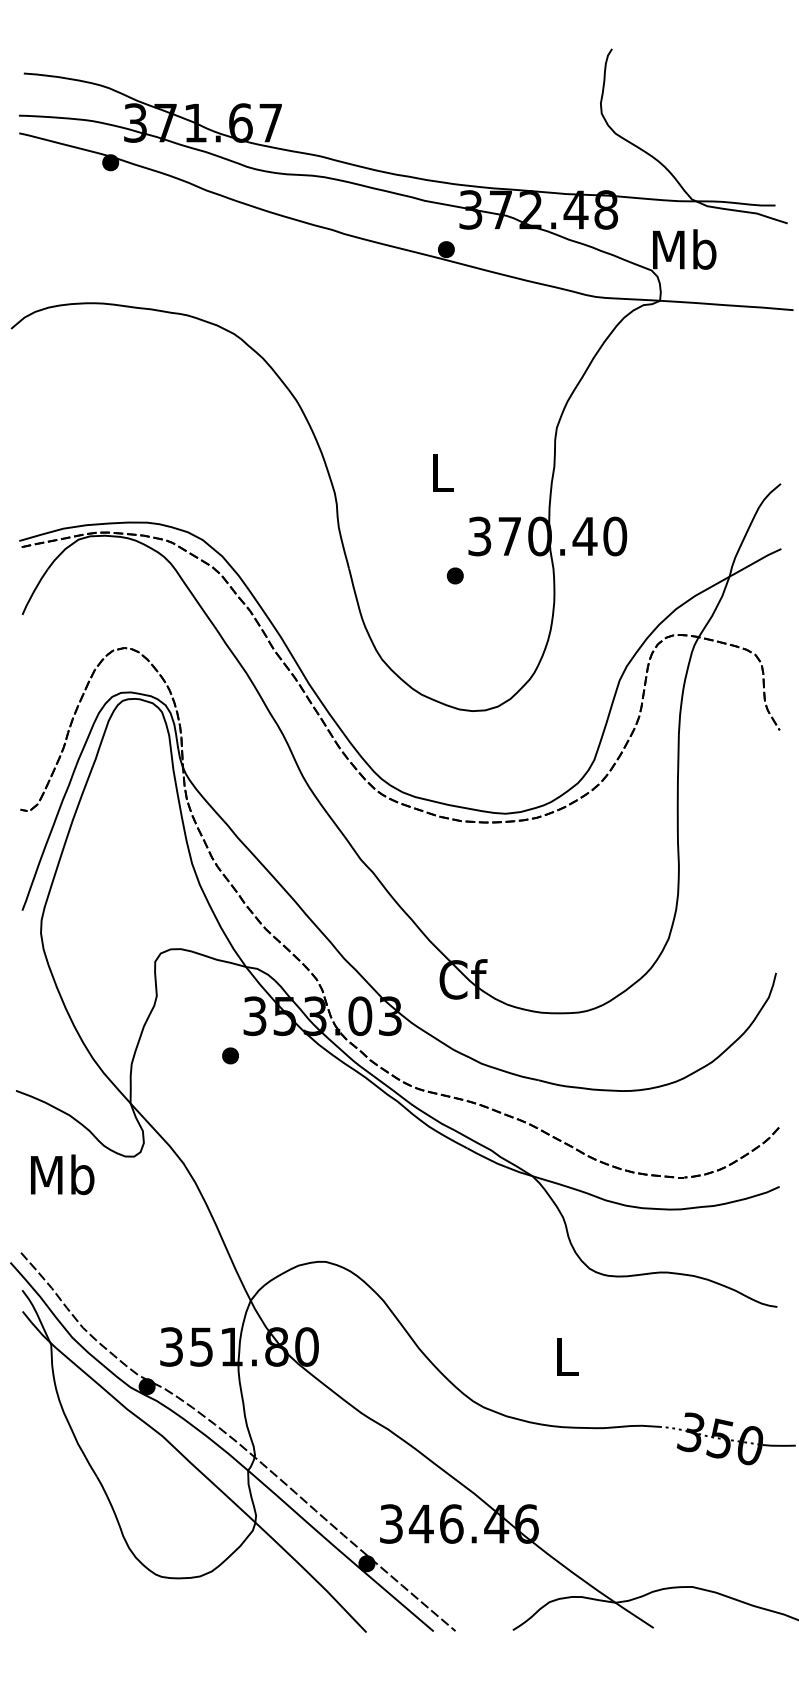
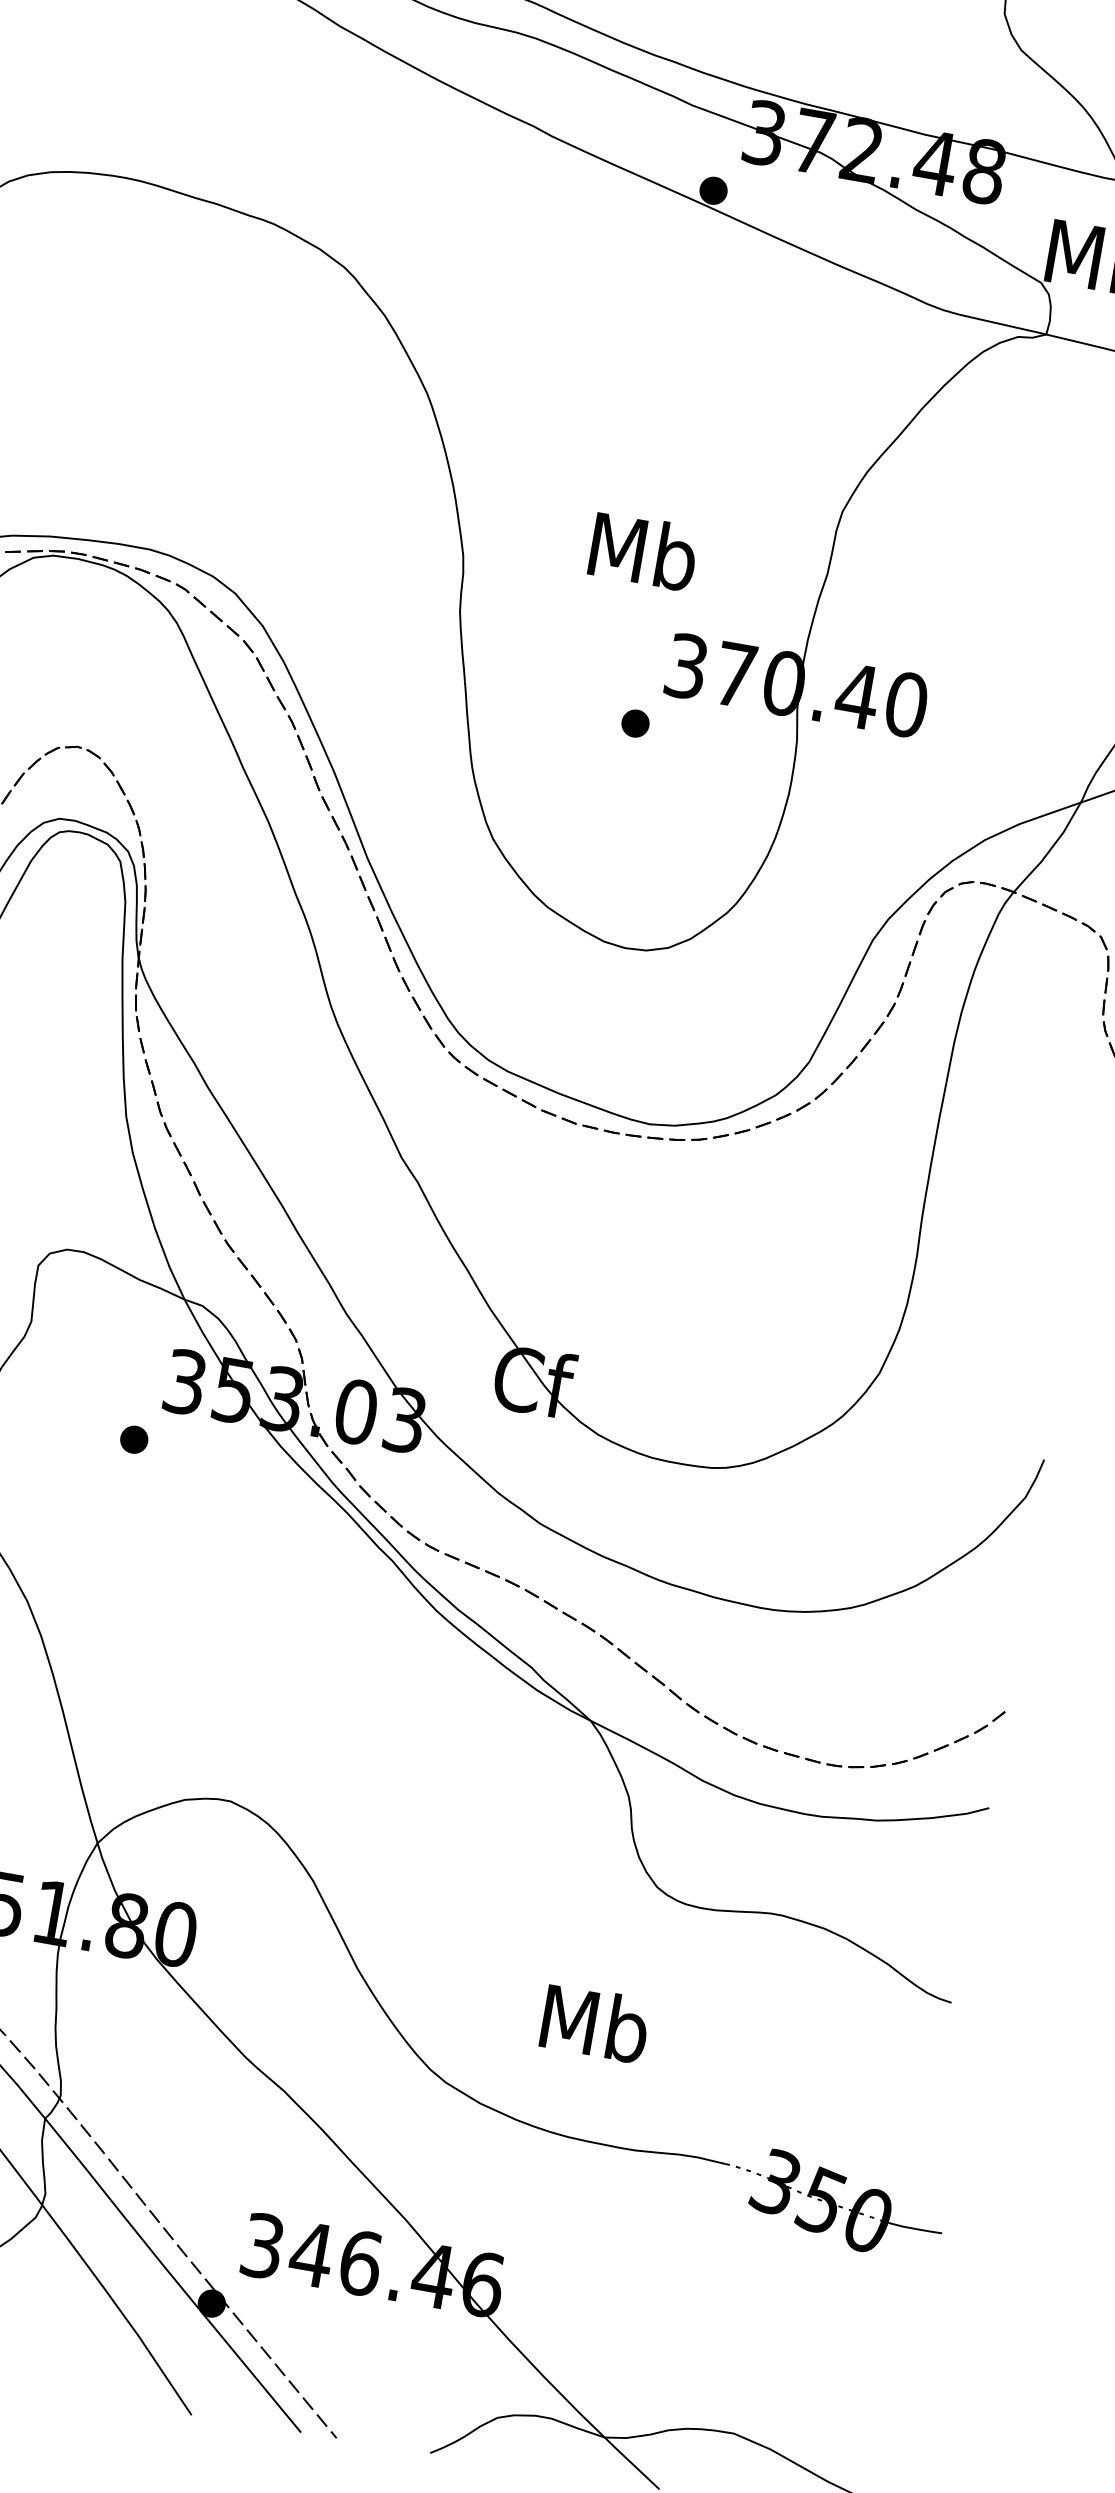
text: (442, 472) -> (644, 551), L -> Mb
text: (566, 1356) -> (594, 2023), L -> Mb

